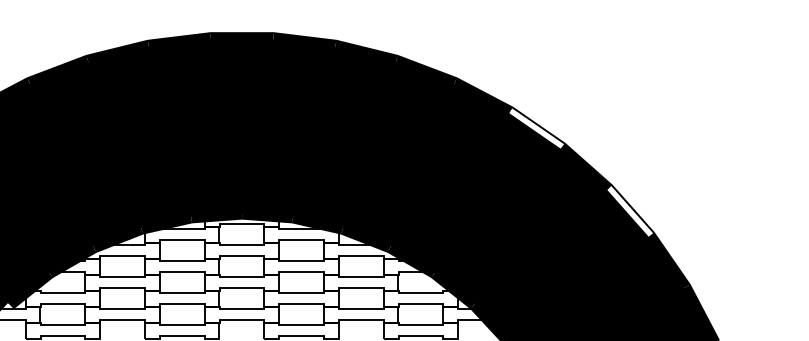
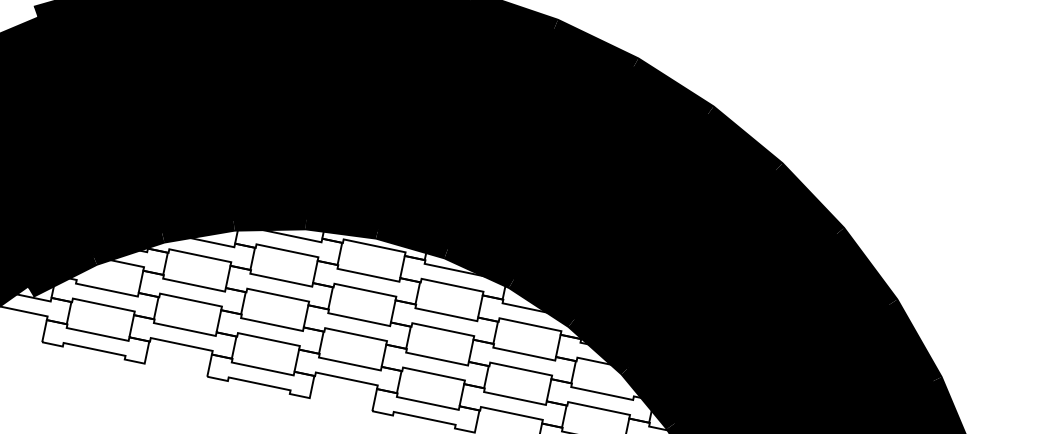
fill: (536, 128) -> (809, 198), added
fill: (629, 211) -> (914, 340), added

